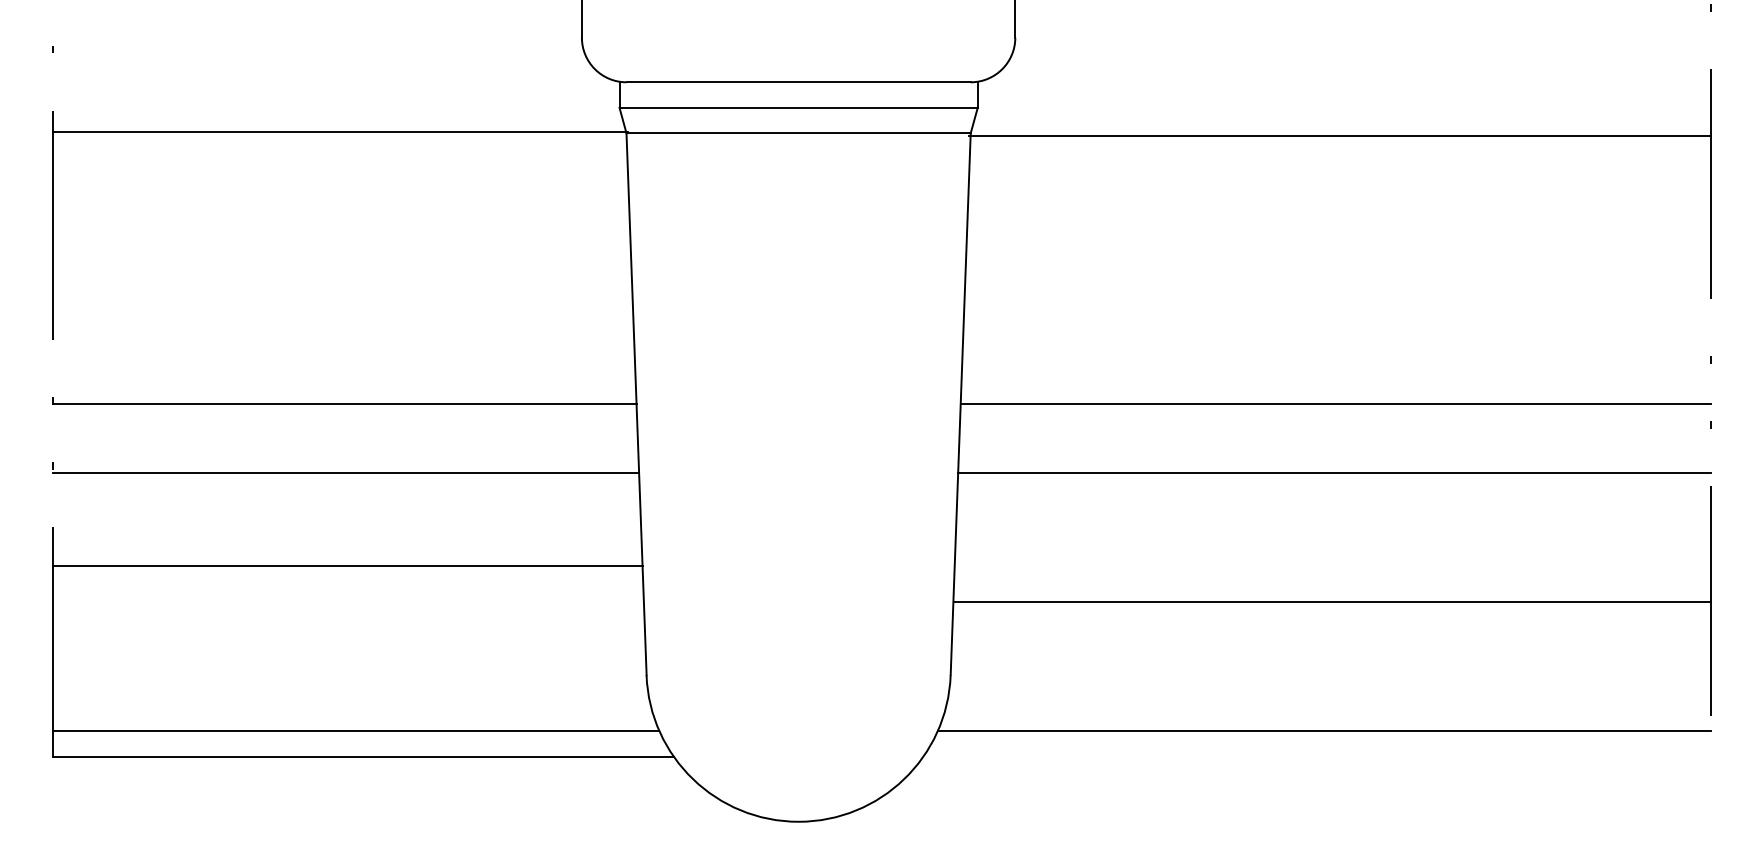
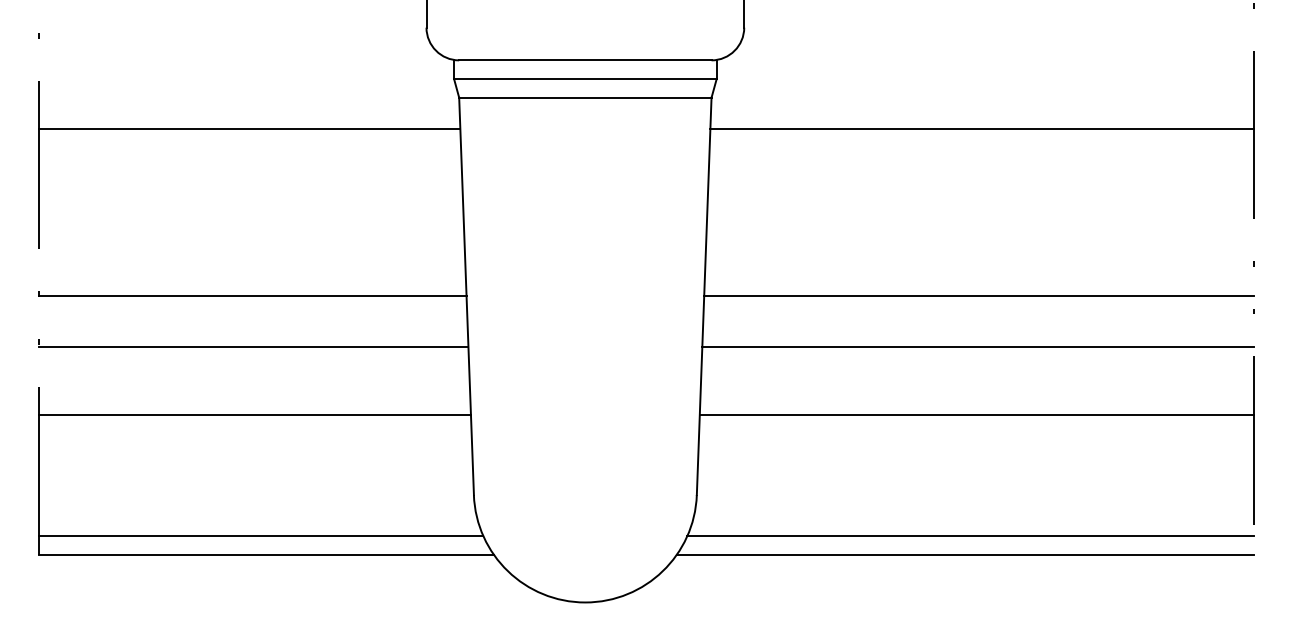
line: (340, 132) -> (249, 129), moved
line: (1340, 136) -> (982, 129), moved
line: (1332, 601) -> (976, 414), moved
line: (1317, 756) -> (965, 554), added

